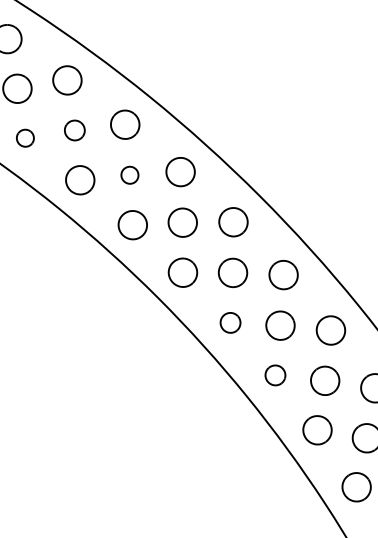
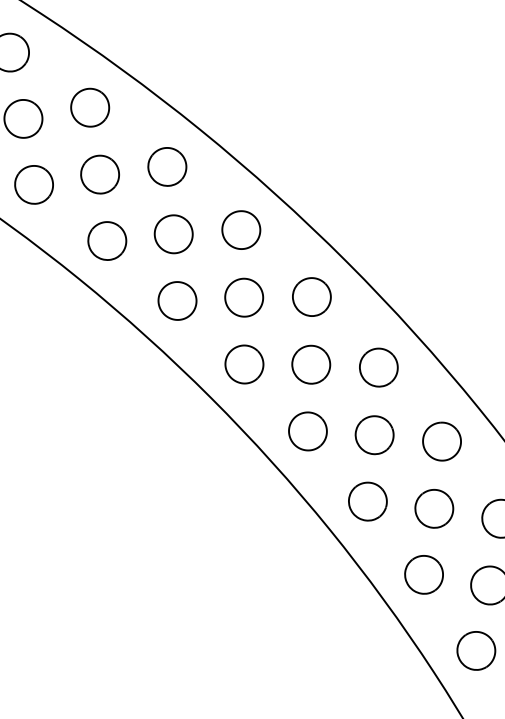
part: (74, 130) -> (99, 174), size x1.43
part: (24, 137) -> (33, 184), size x1.67
part: (129, 175) -> (173, 234), size x1.67
part: (230, 322) -> (307, 431), size x1.43
part: (275, 375) -> (367, 501), size x1.43

